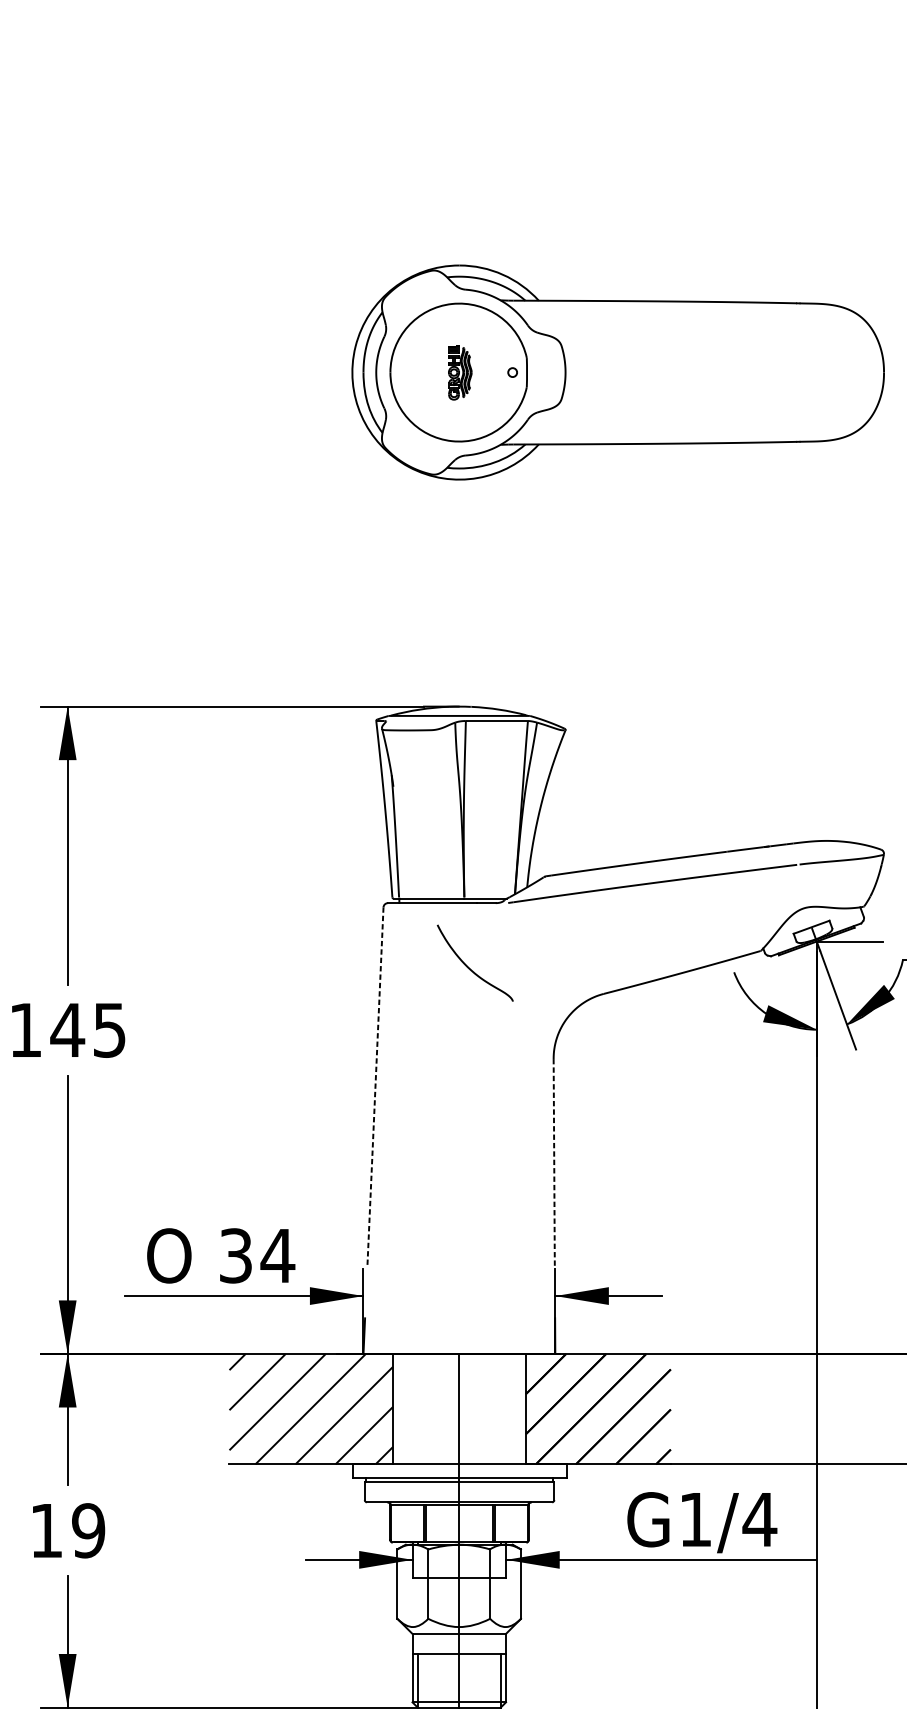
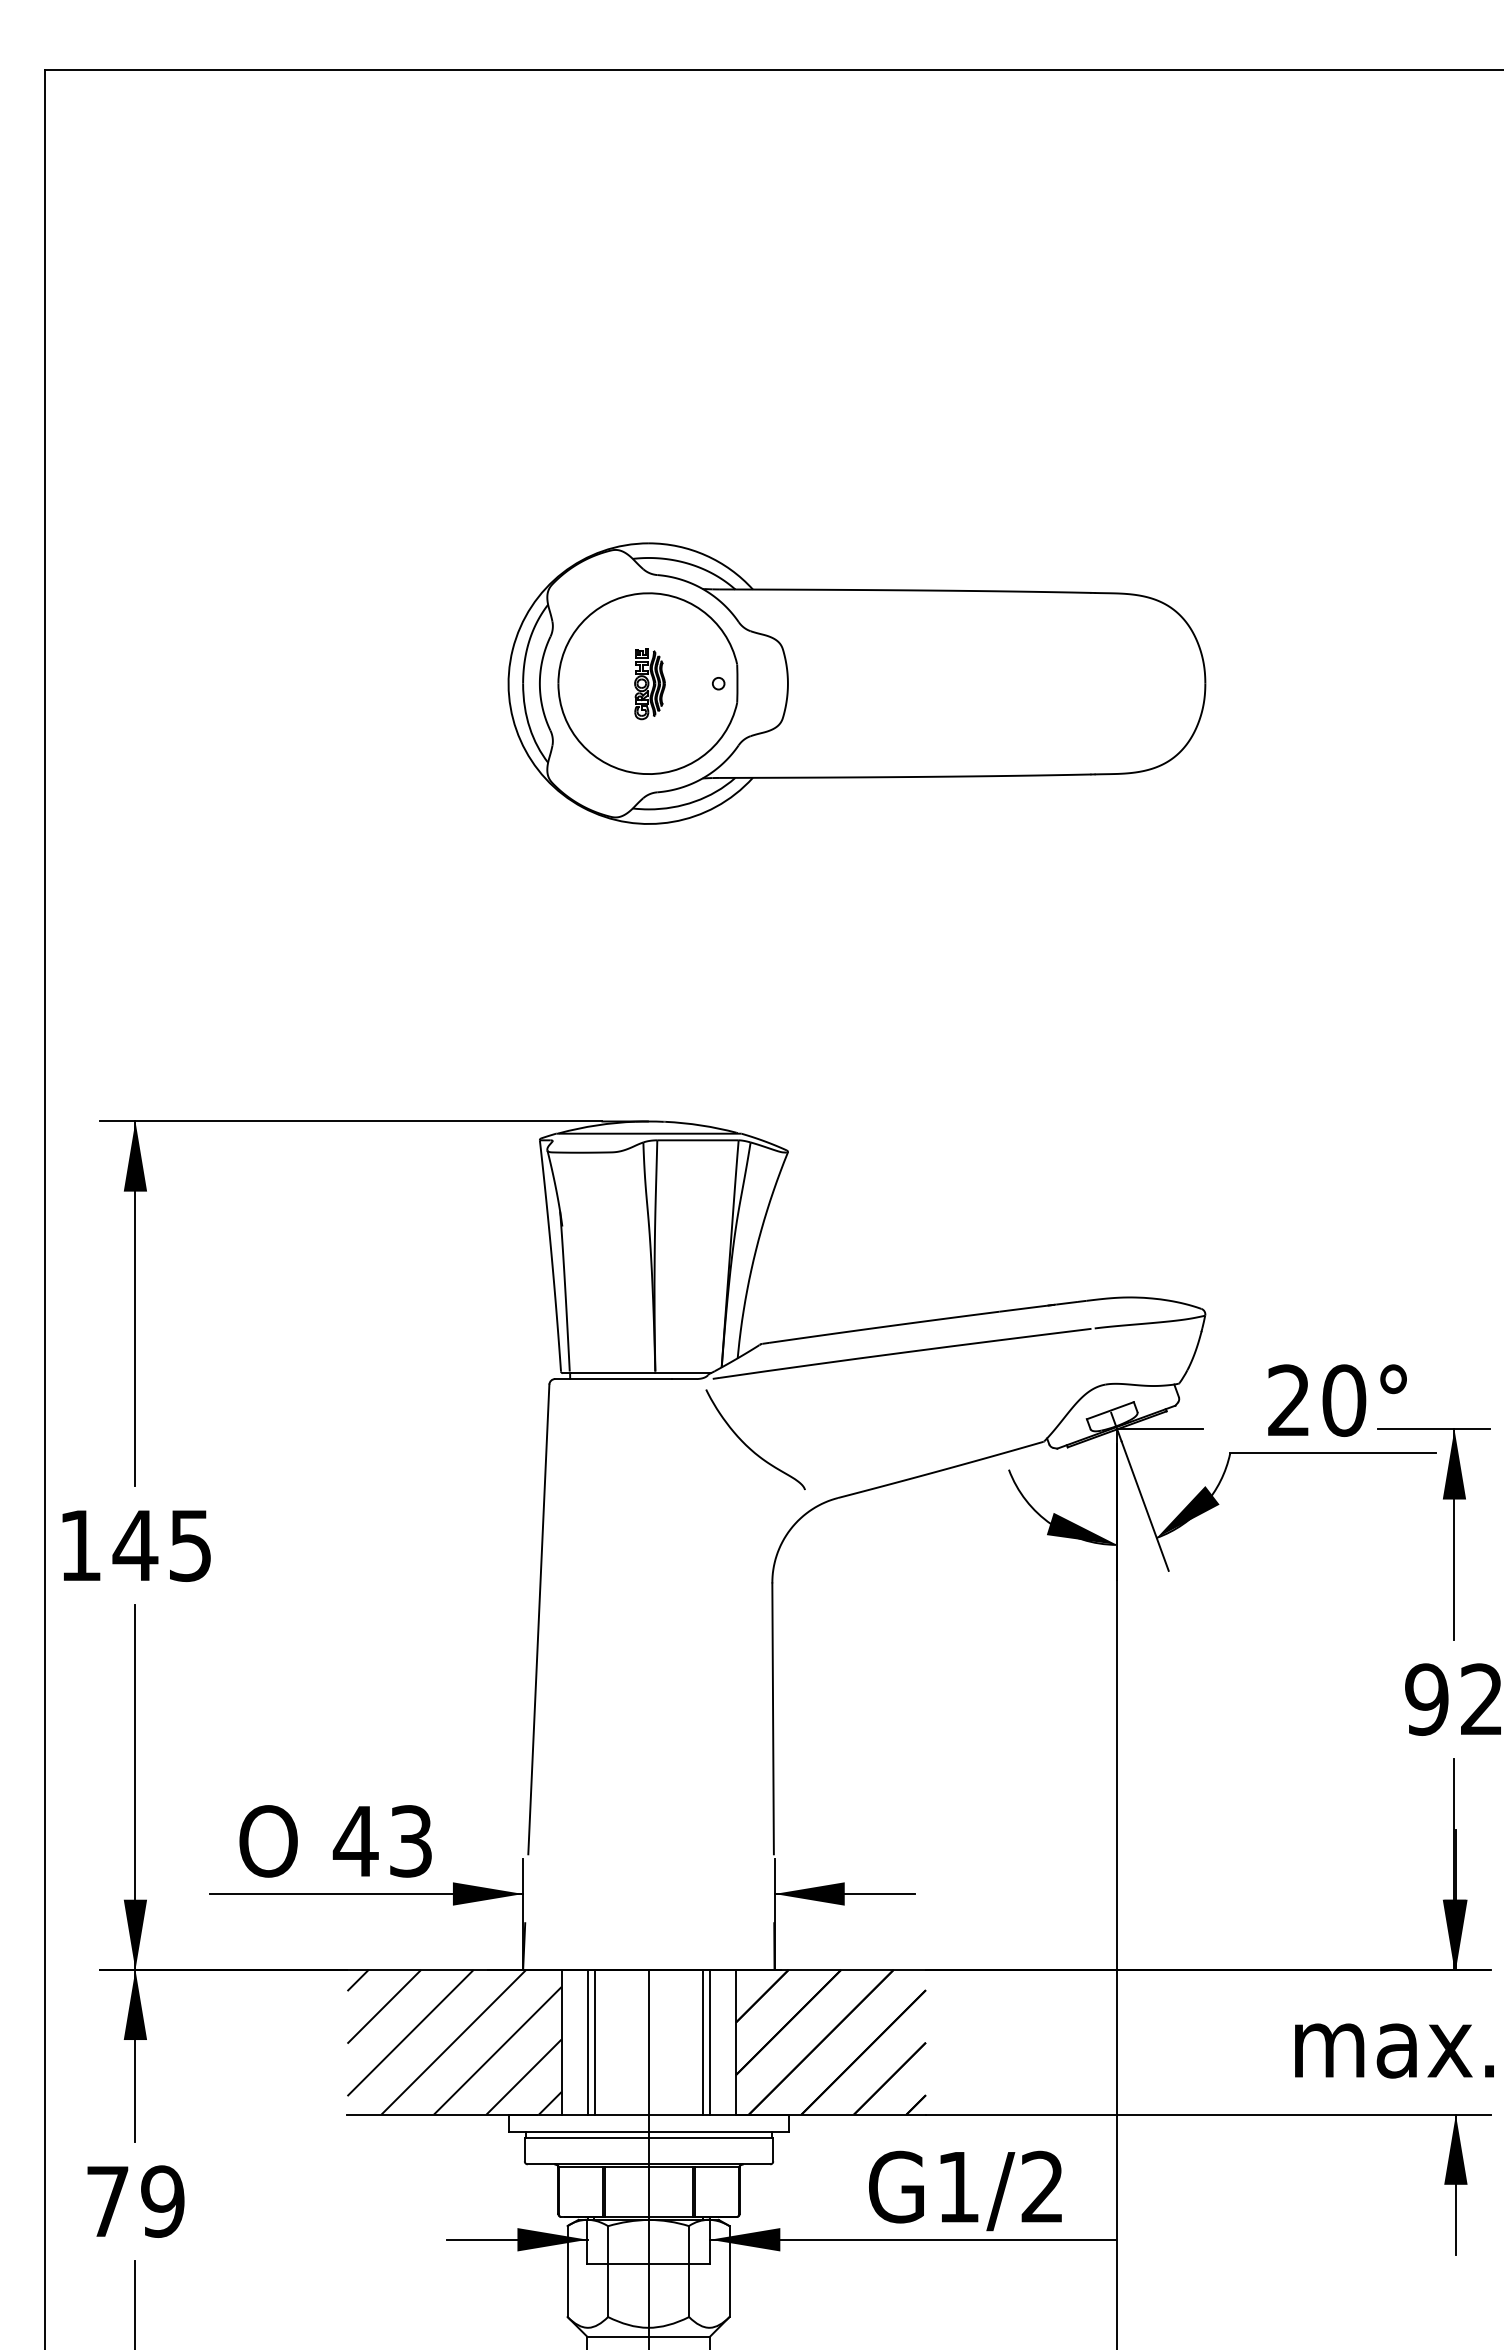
curve: (471, 969) -> (750, 1447), moved
line: (375, 1086) -> (538, 1619), dashed -> solid
line: (554, 1162) -> (773, 1718), dashed -> solid
text: (256, 1255) -> (382, 1841), 34 -> 43
line: (412, 1408) -> (587, 2041), added
line: (417, 1408) -> (594, 2041), added
line: (501, 1408) -> (703, 2041), added
line: (506, 1408) -> (710, 2041), added
text: (759, 1519) -> (1042, 2186), G1/4 -> G1/2
text: (46, 1530) -> (107, 2201), 19 -> 79

